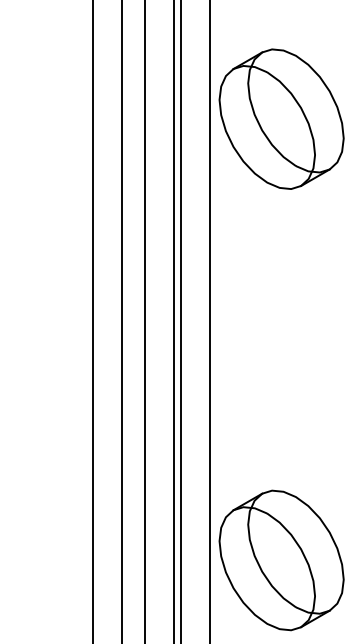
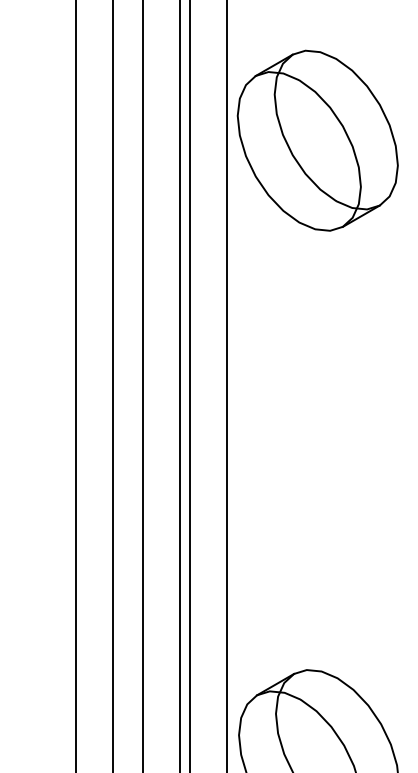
part: (281, 118) -> (317, 139), moved

